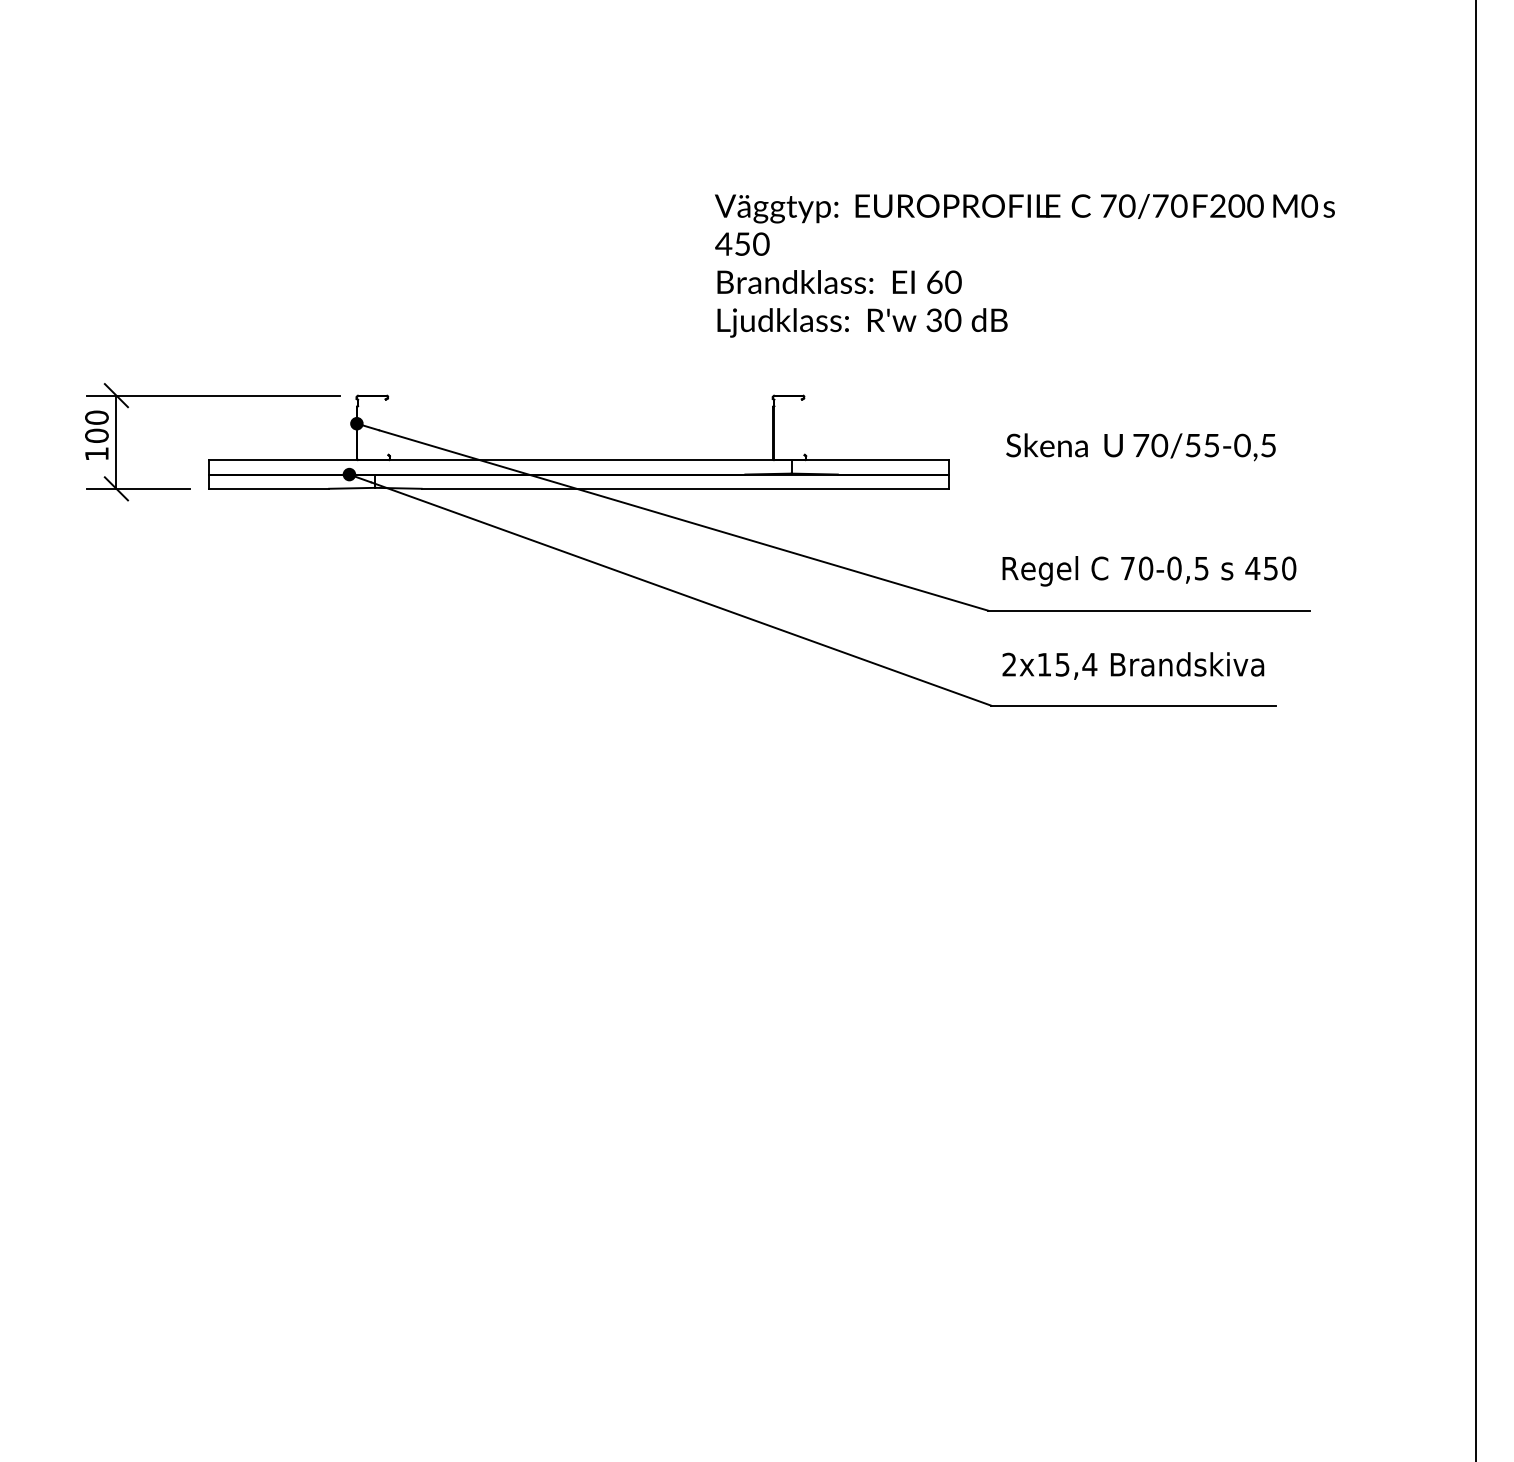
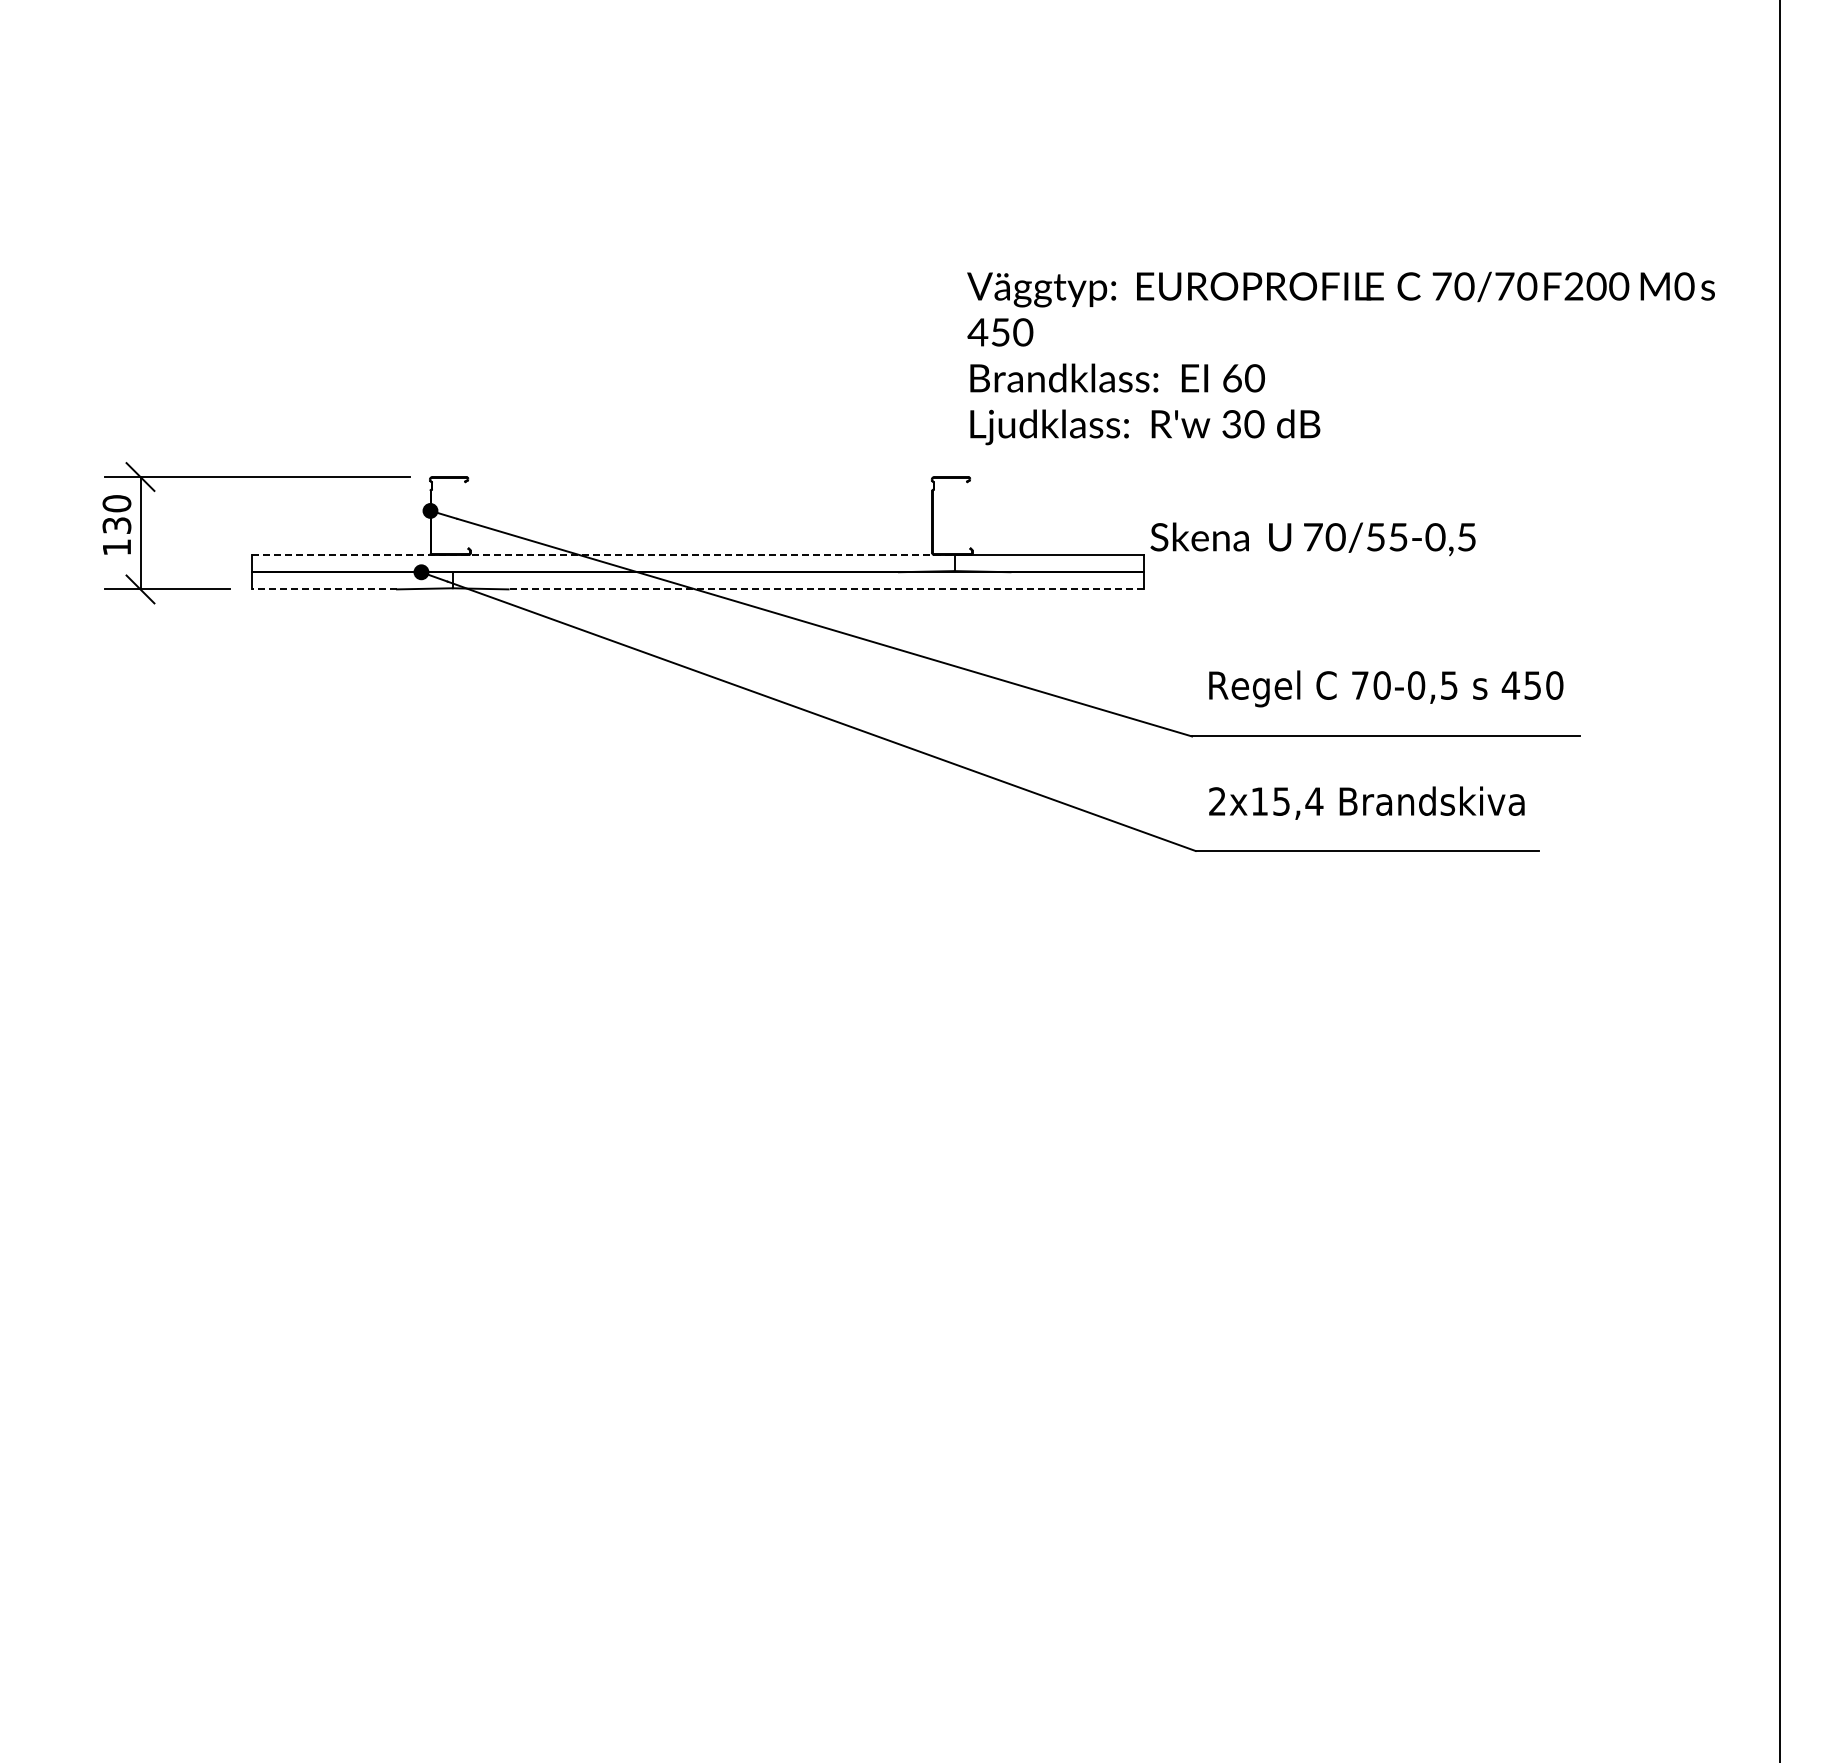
text: (1024, 265) -> (1340, 358), moved
text: (96, 435) -> (116, 525), 100 -> 130
text: (1140, 447) -> (1312, 539), moved
line: (500, 460) -> (603, 555), solid -> dashed
line: (269, 488) -> (324, 589), solid -> dashed
line: (685, 488) -> (826, 589), solid -> dashed

